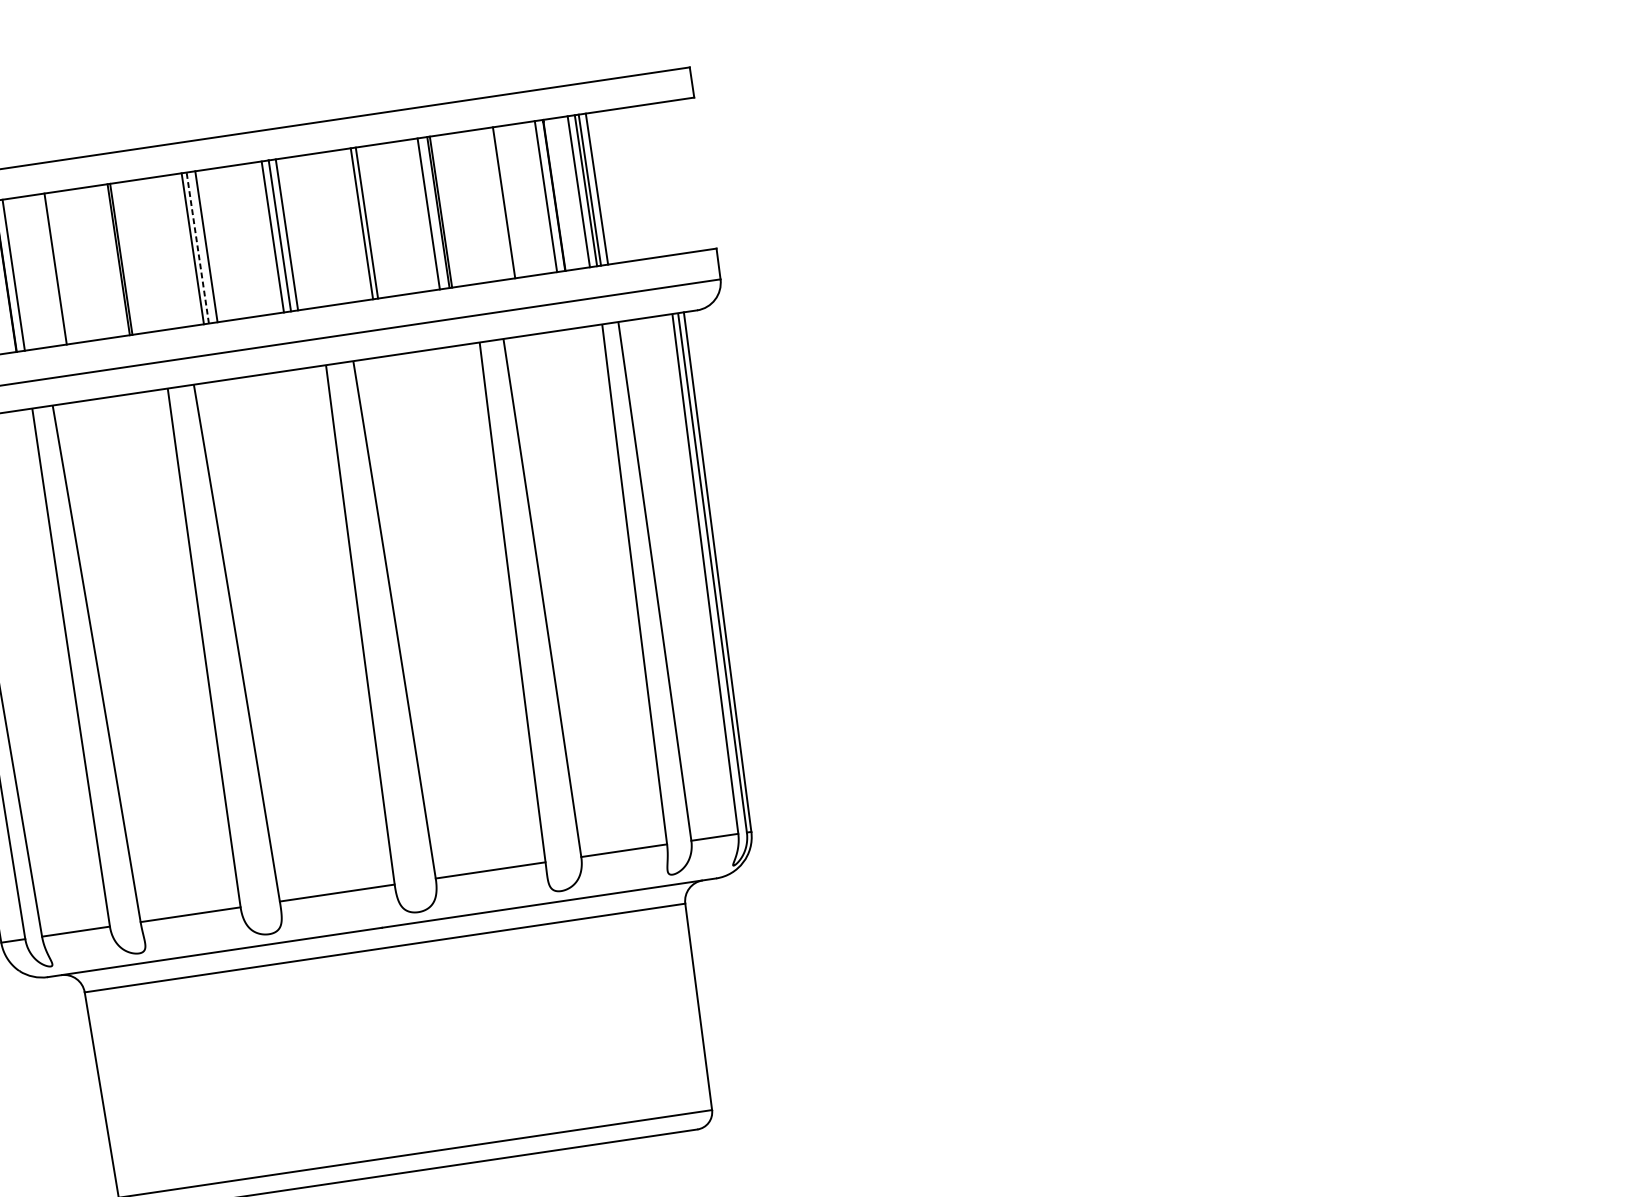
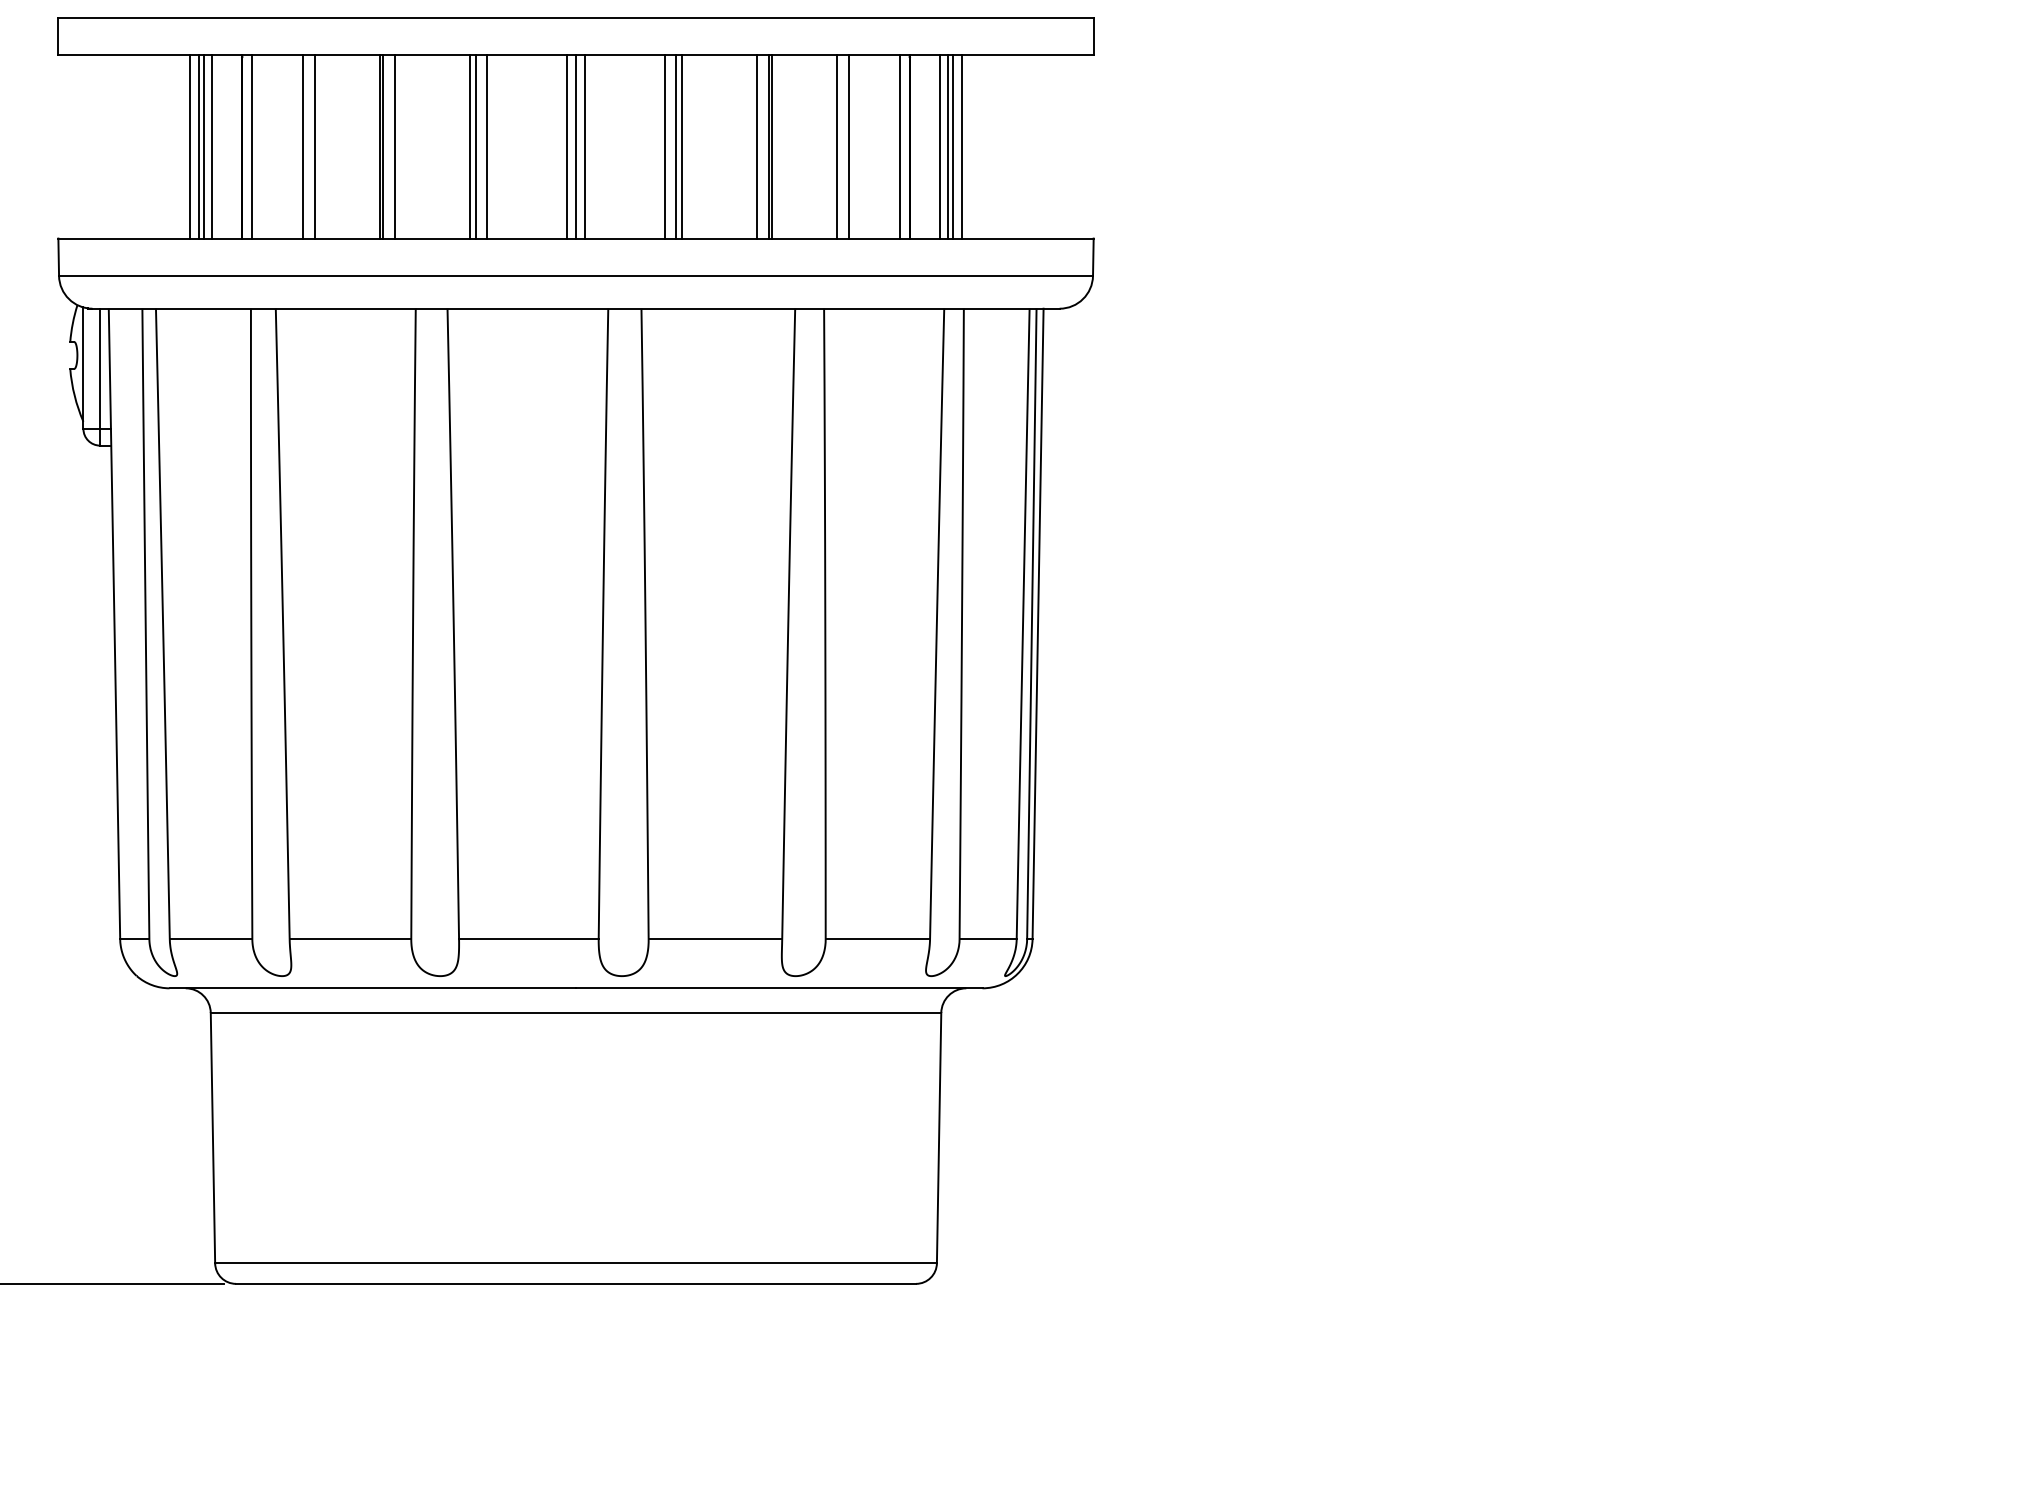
line: (493, 204) -> (836, 146), added
line: (353, 224) -> (665, 146), added
line: (198, 247) -> (476, 146), dashed -> solid
line: (130, 257) -> (394, 146), added
line: (65, 267) -> (315, 146), added

